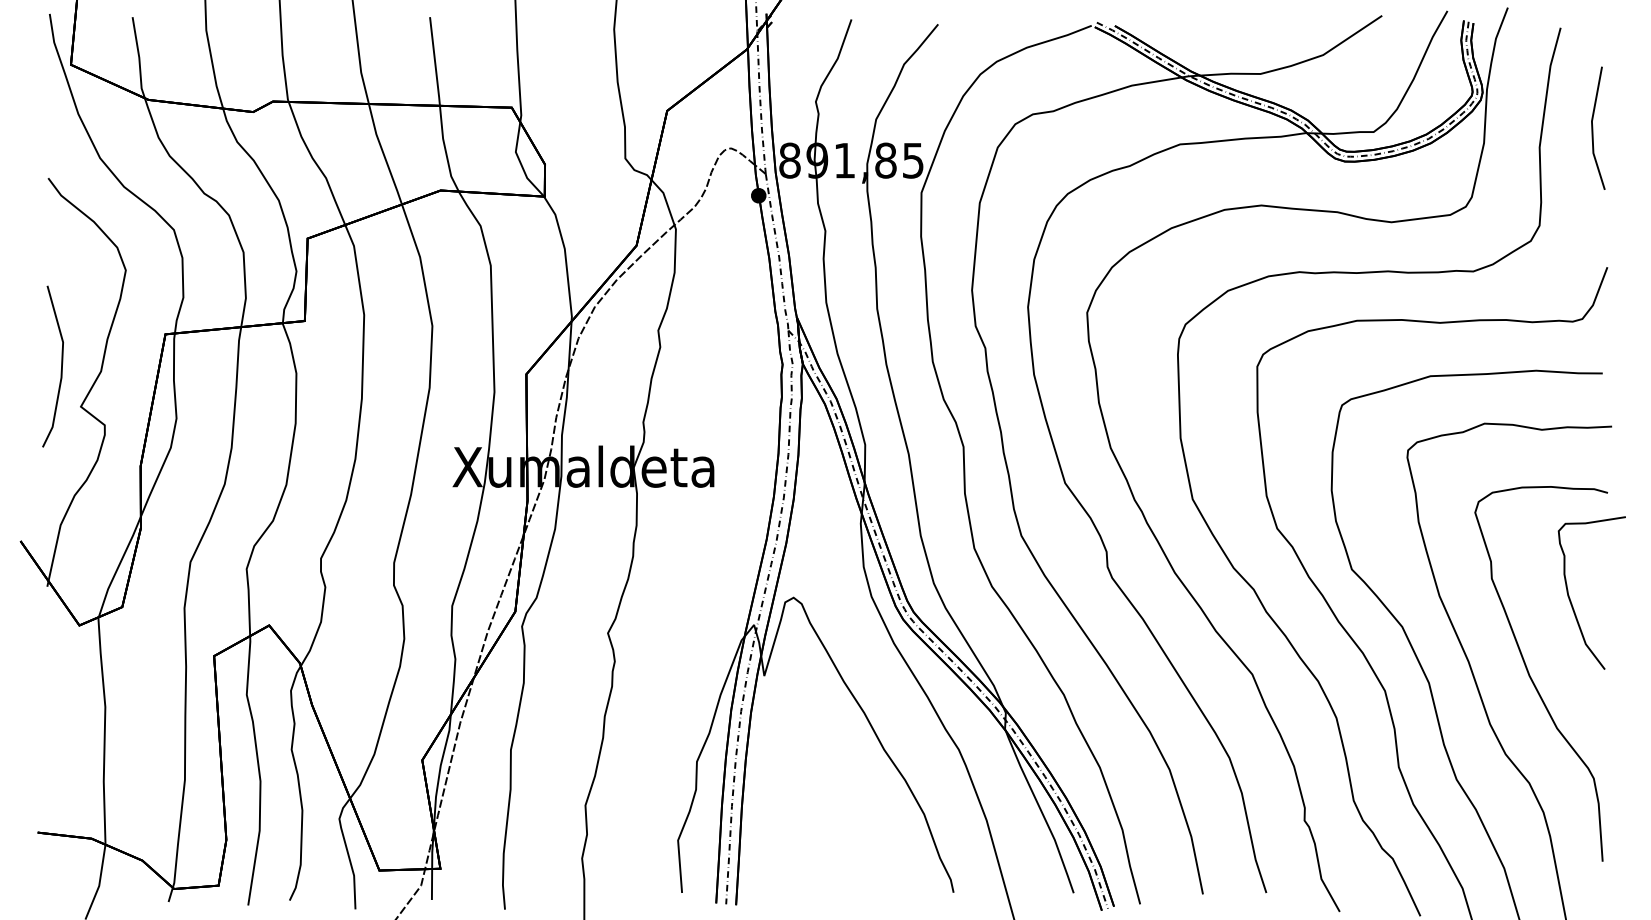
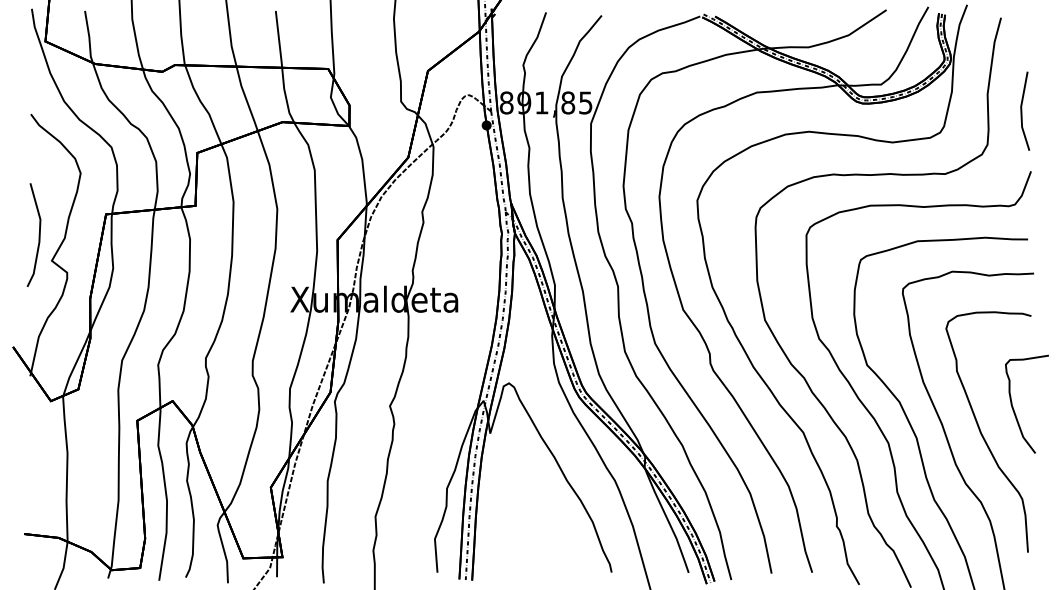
line: (1594, 127) -> (1022, 110), moved
curve: (1570, 596) -> (1013, 406), moved

